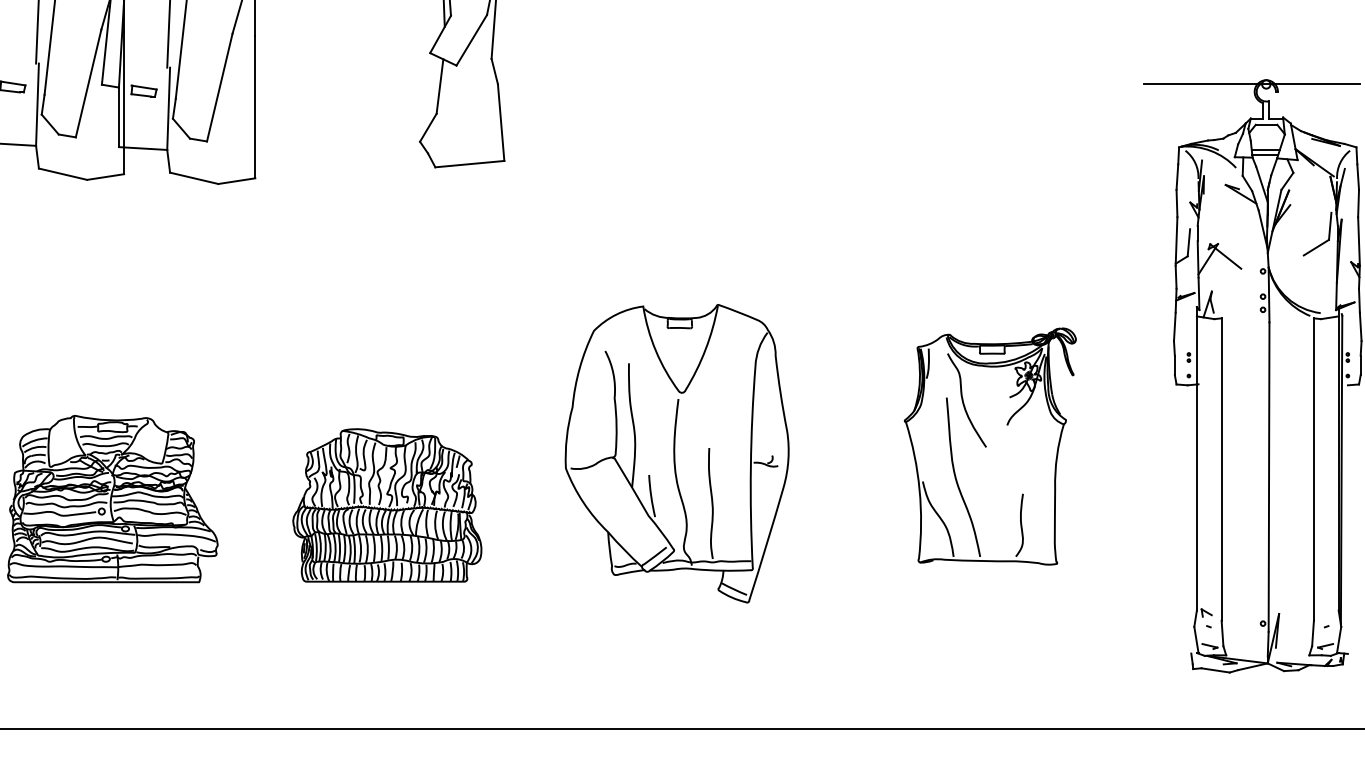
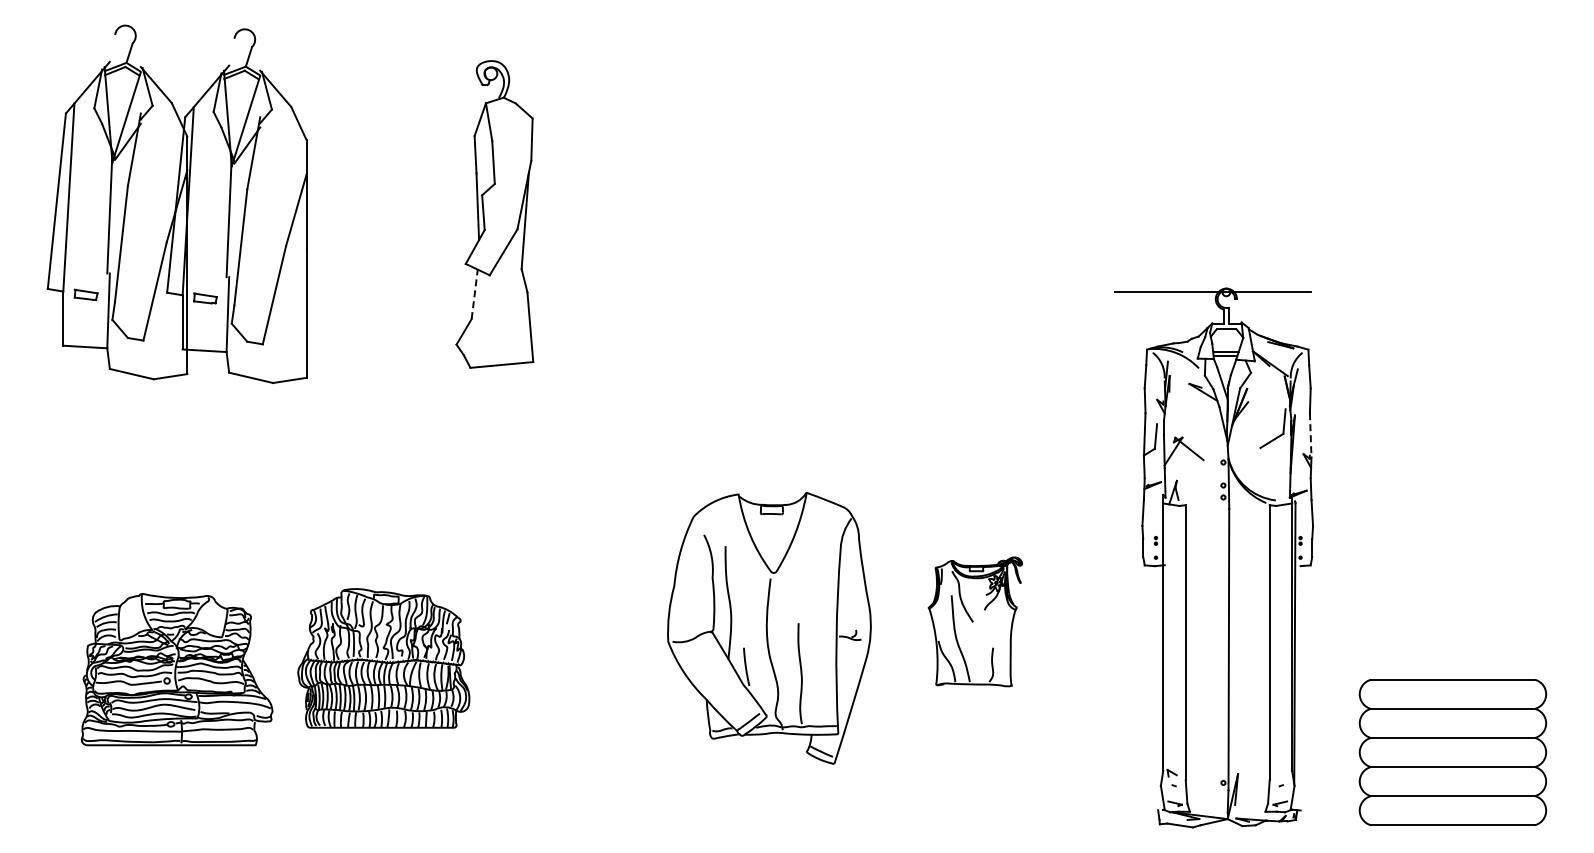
line: (439, 86) -> (474, 294), solid -> dashed
line: (1358, 241) -> (1310, 435), solid -> dashed
part: (990, 446) -> (975, 621), size x0.6
part: (677, 453) -> (769, 628), moved
part: (386, 505) -> (383, 658), moved

